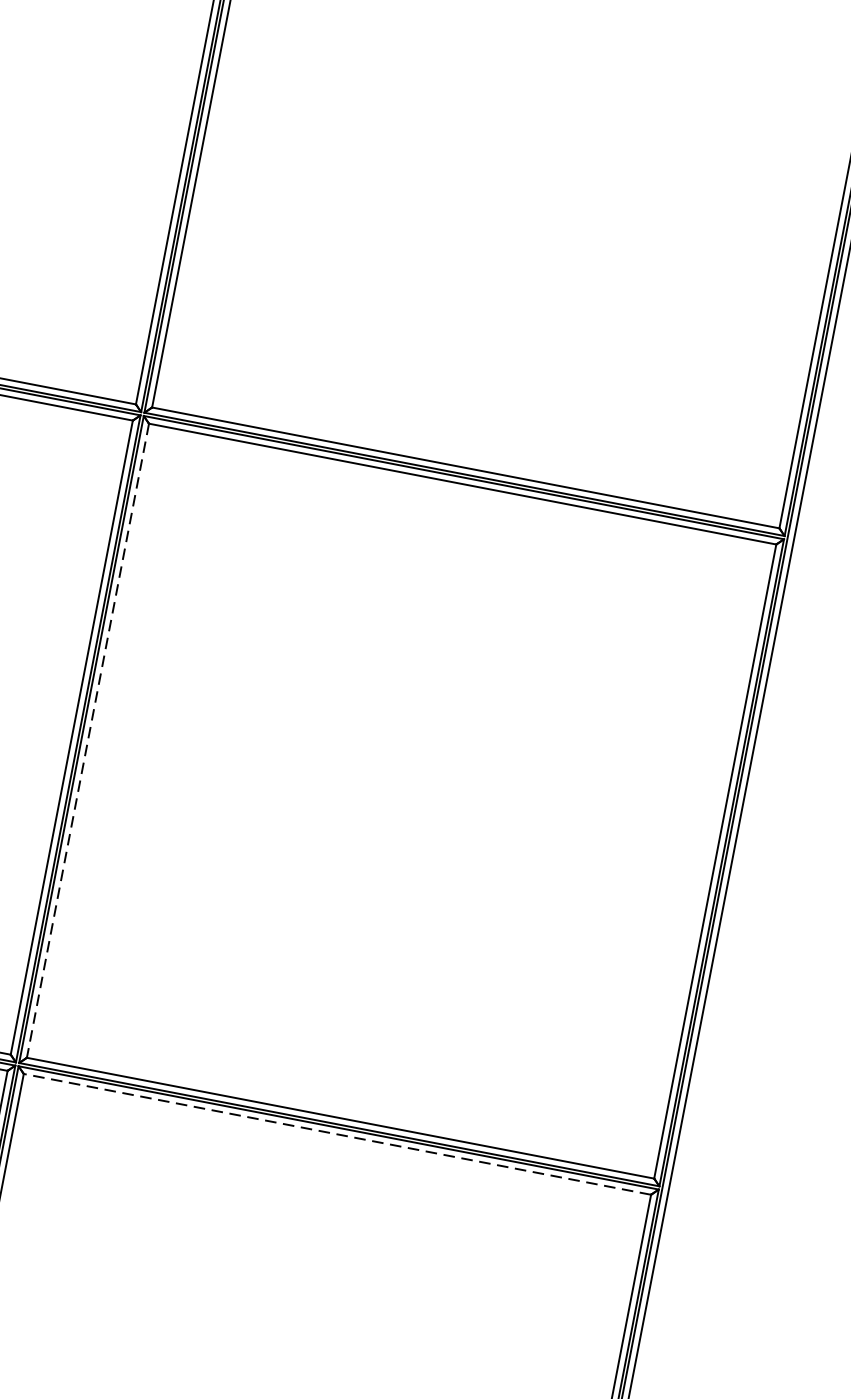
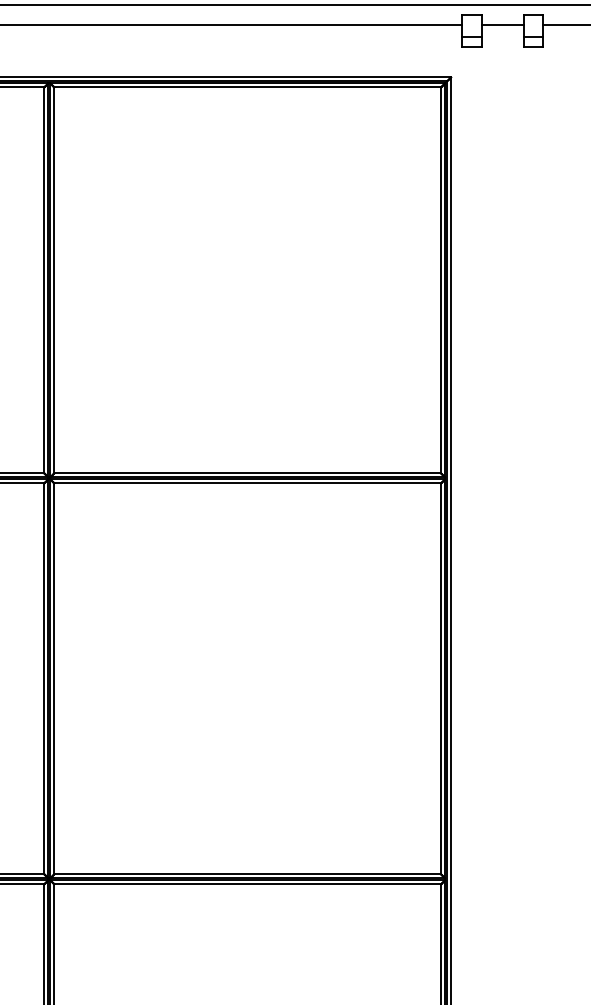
line: (88, 741) -> (54, 679), dashed -> solid
line: (336, 1134) -> (247, 884), dashed -> solid

